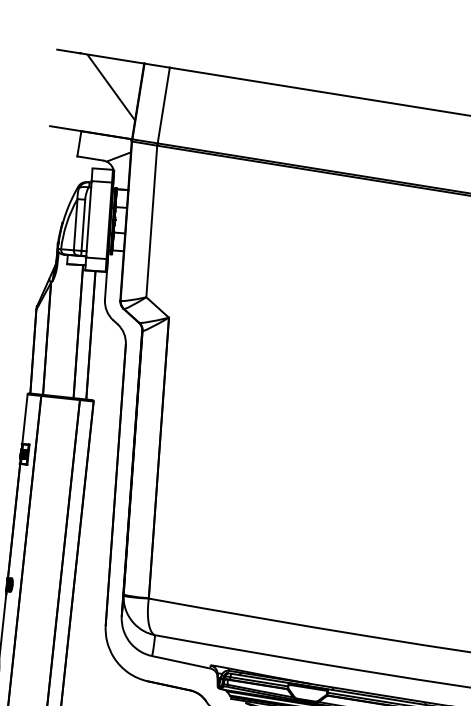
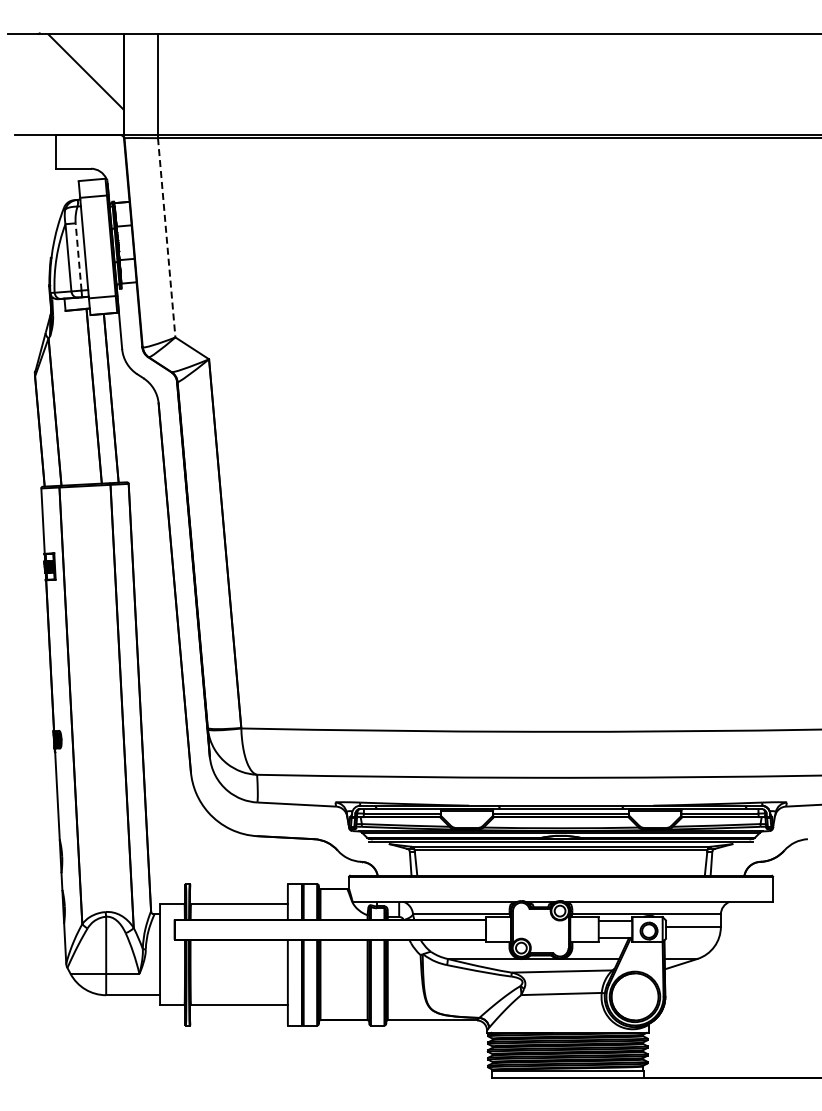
hatch: (118, 156) -> (110, 160), removed
line: (151, 221) -> (166, 238), solid -> dashed
line: (83, 224) -> (78, 256), solid -> dashed

